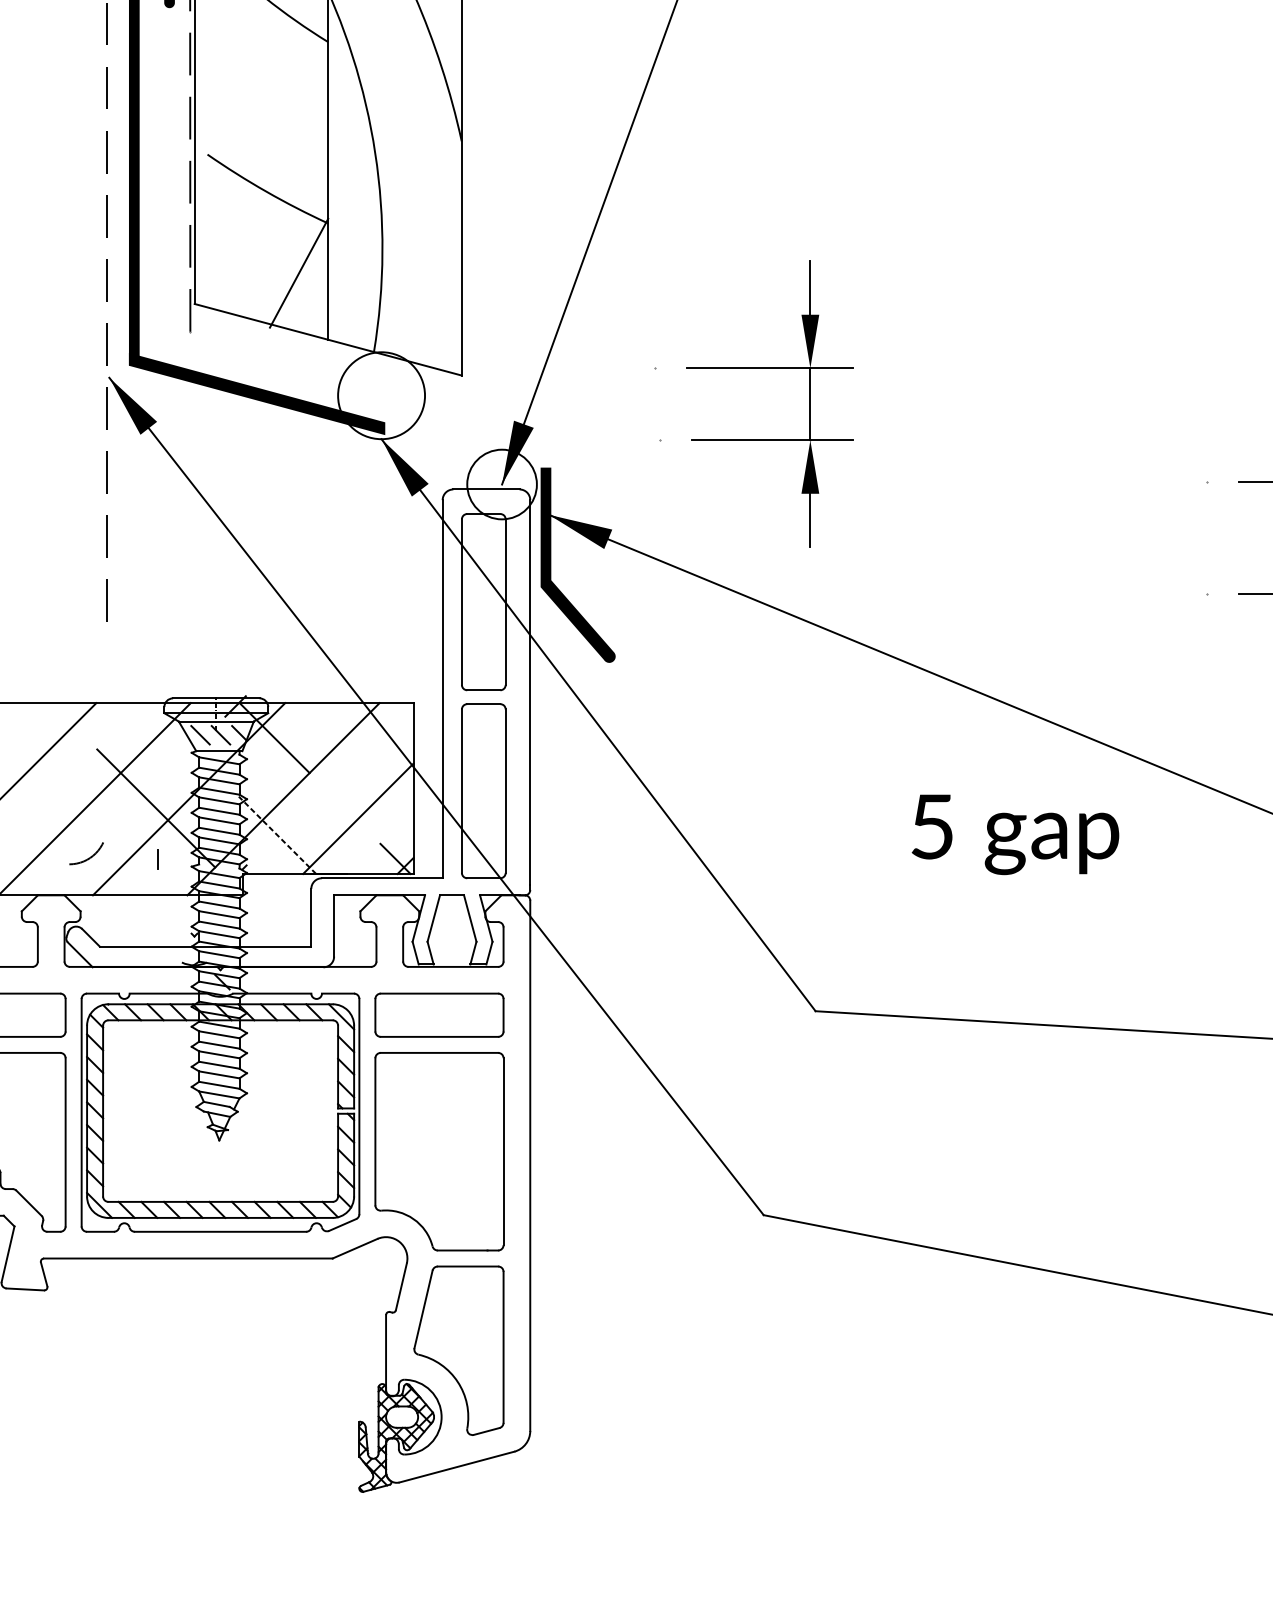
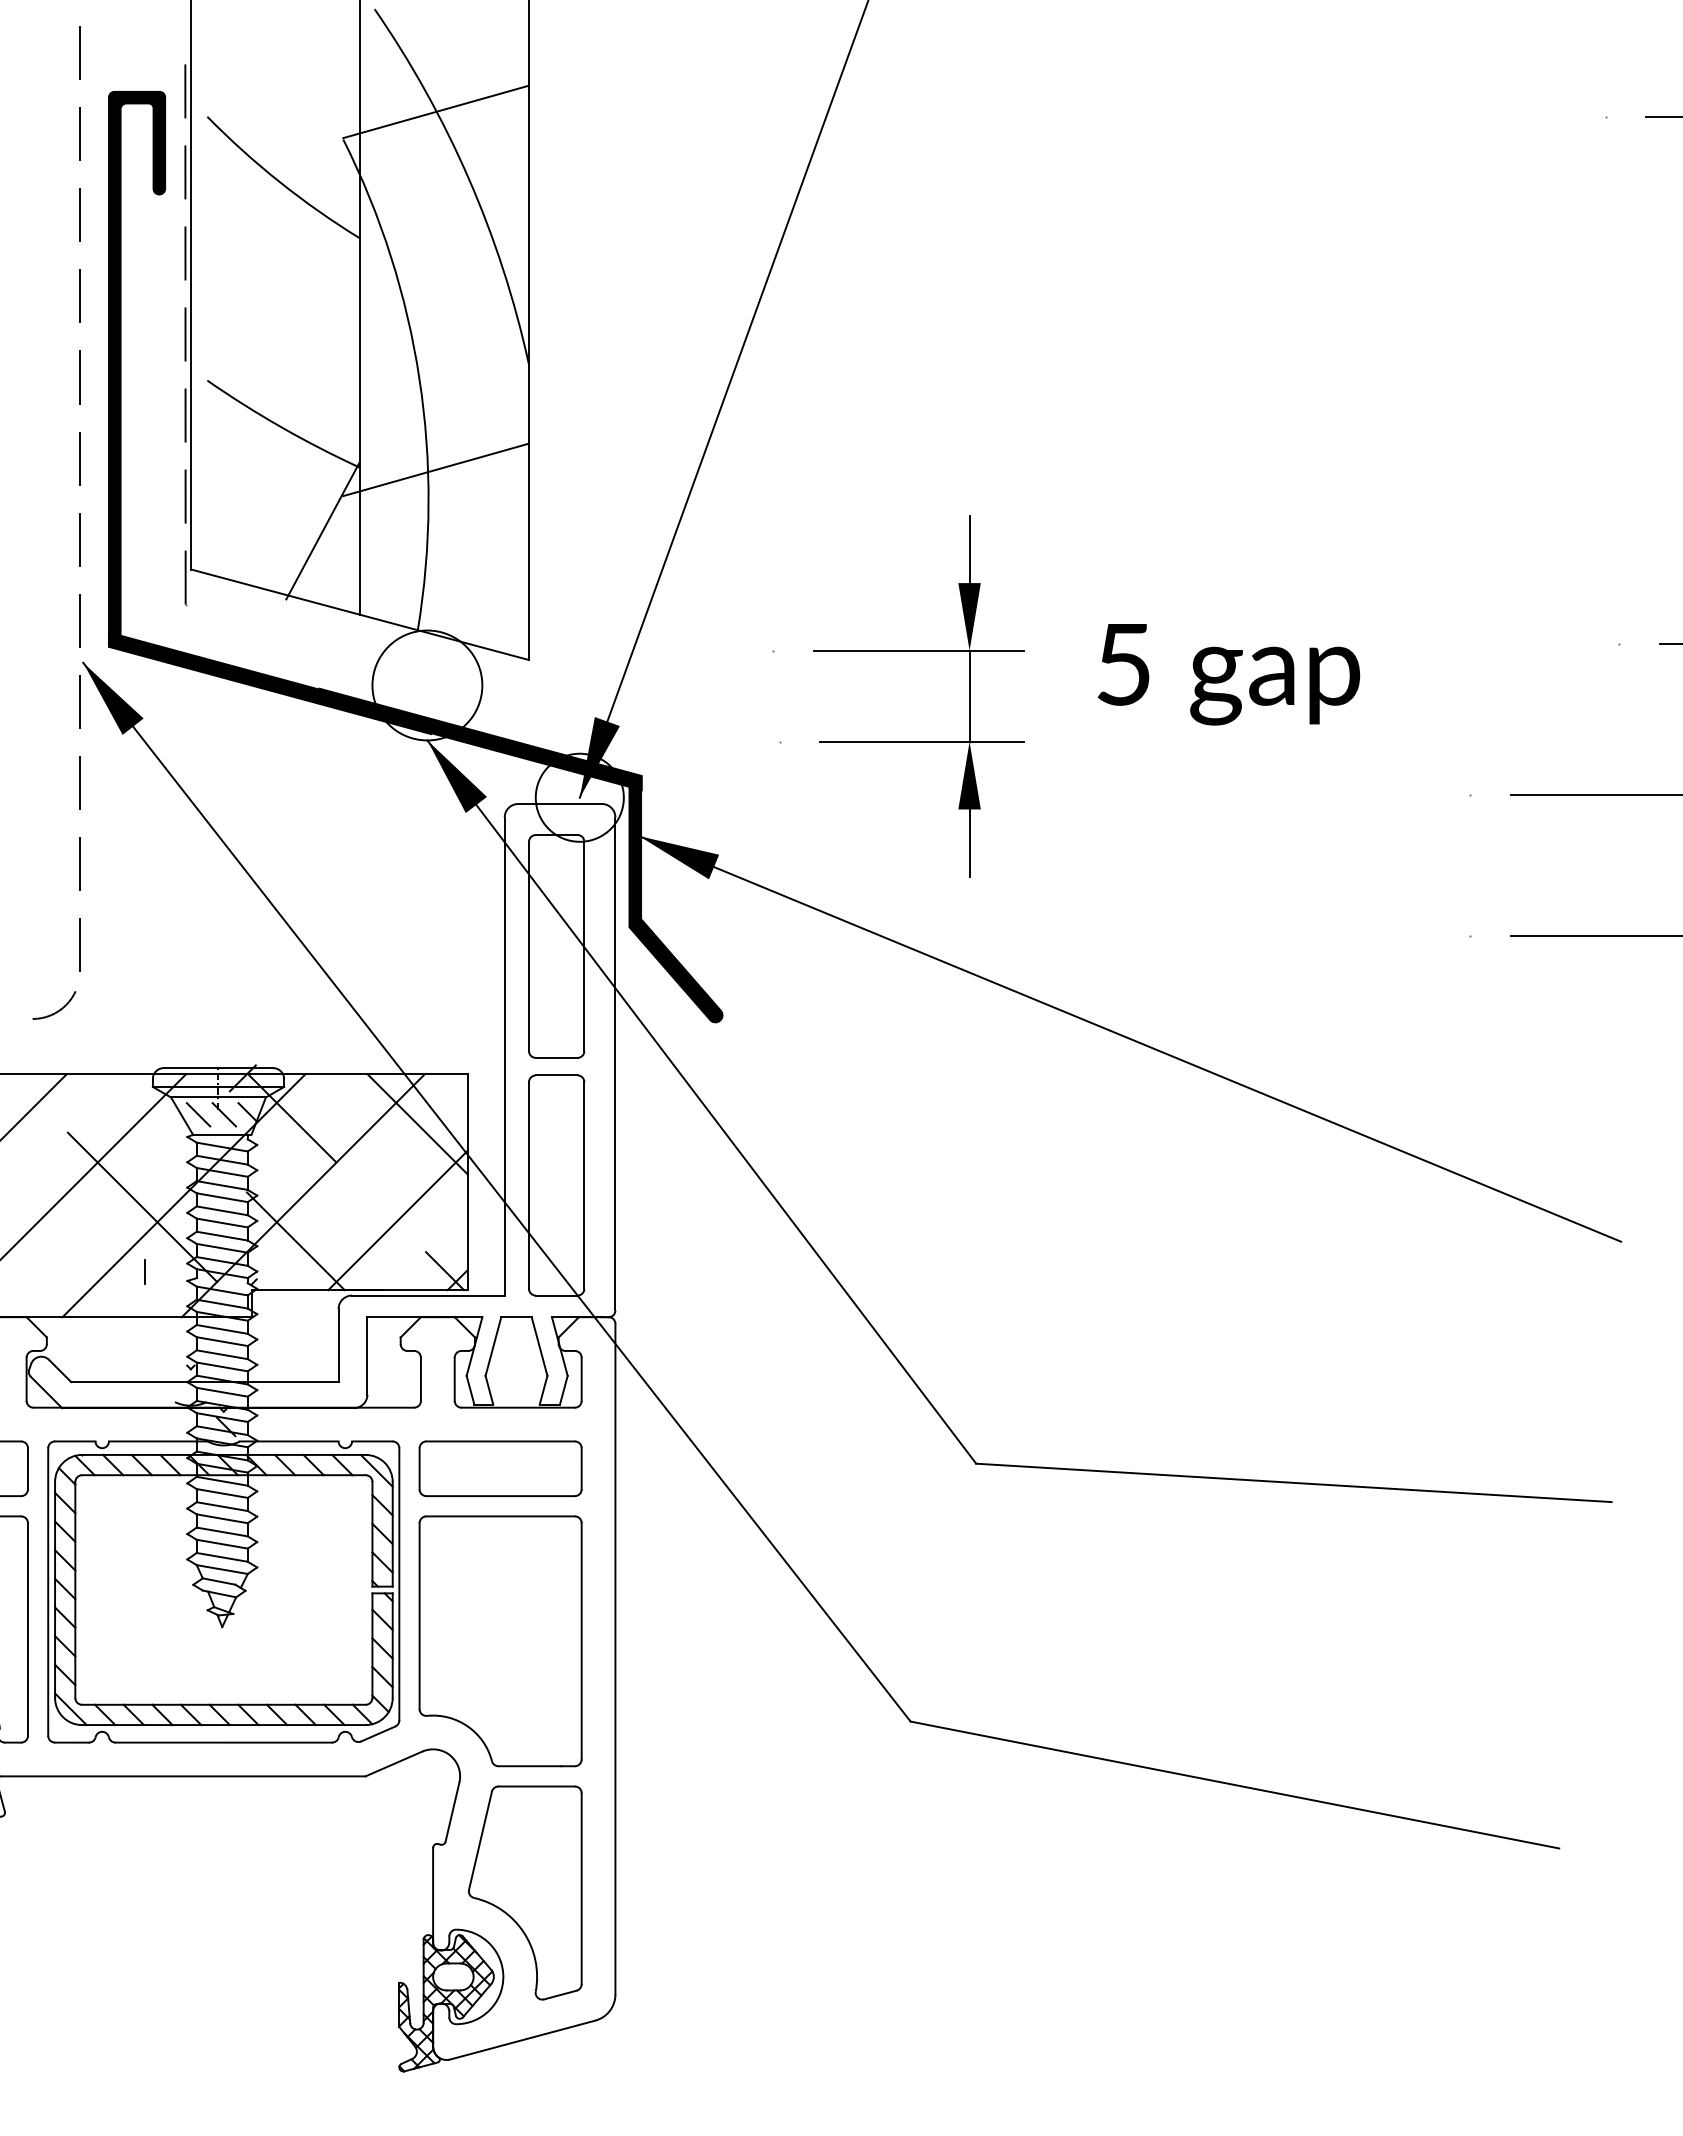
line: (387, 224) -> (435, 469), added
fill: (423, 438) -> (480, 739), added
line: (373, 742) -> (417, 1124), added
line: (277, 834) -> (295, 1240), dashed -> solid
text: (1015, 834) -> (1228, 674), moved
arc: (88, 857) -> (57, 1010), moved

